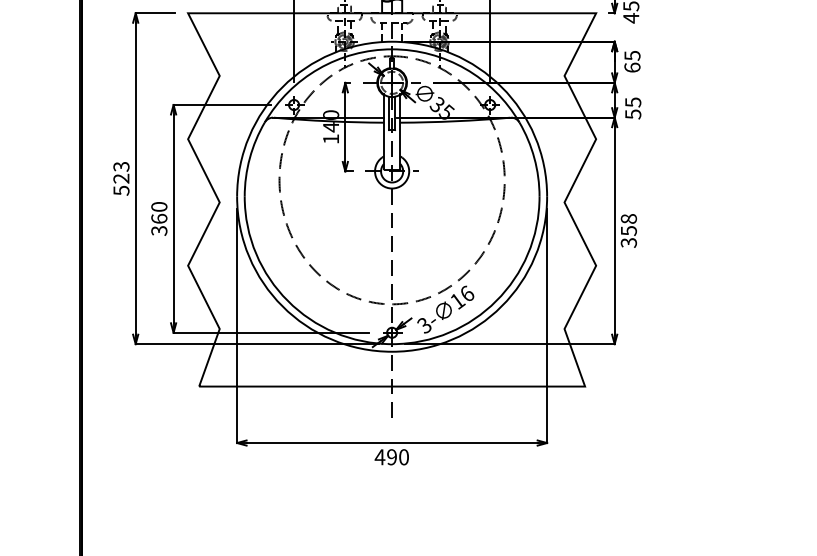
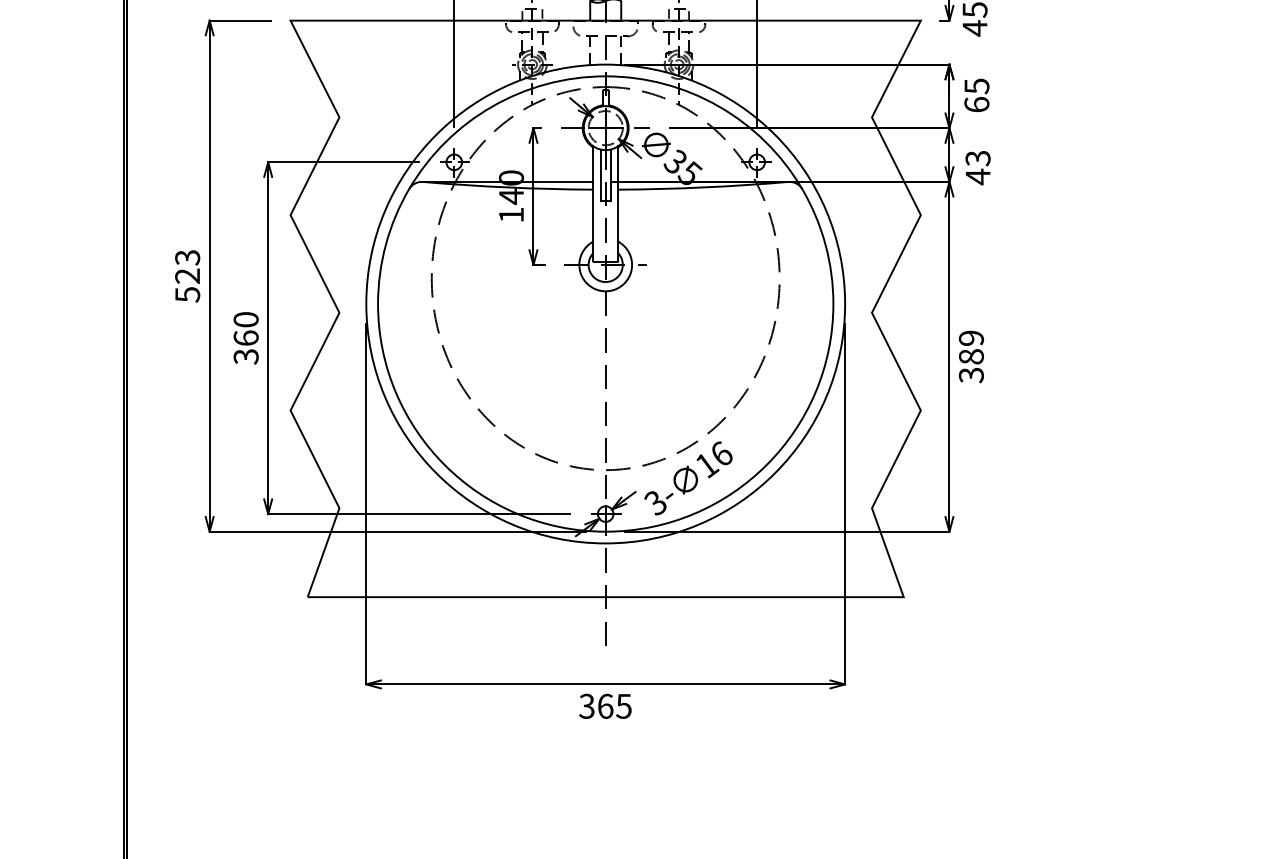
text: (633, 108) -> (978, 167), 55 -> 43
text: (628, 224) -> (970, 346), 358 -> 389
text: (391, 457) -> (604, 706), 490 -> 365

